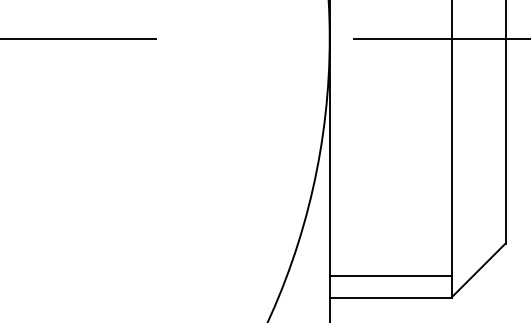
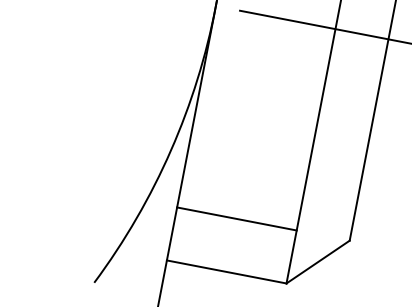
line: (390, 275) -> (236, 218), moved

